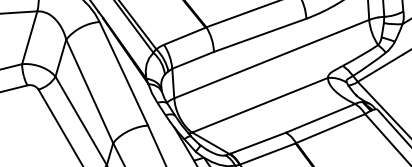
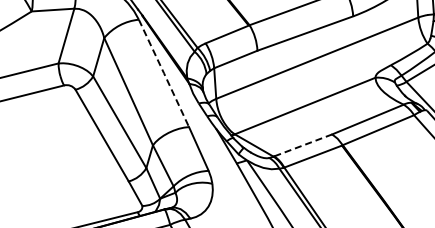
line: (124, 73) -> (164, 73), solid -> dashed
line: (258, 143) -> (303, 145), solid -> dashed

